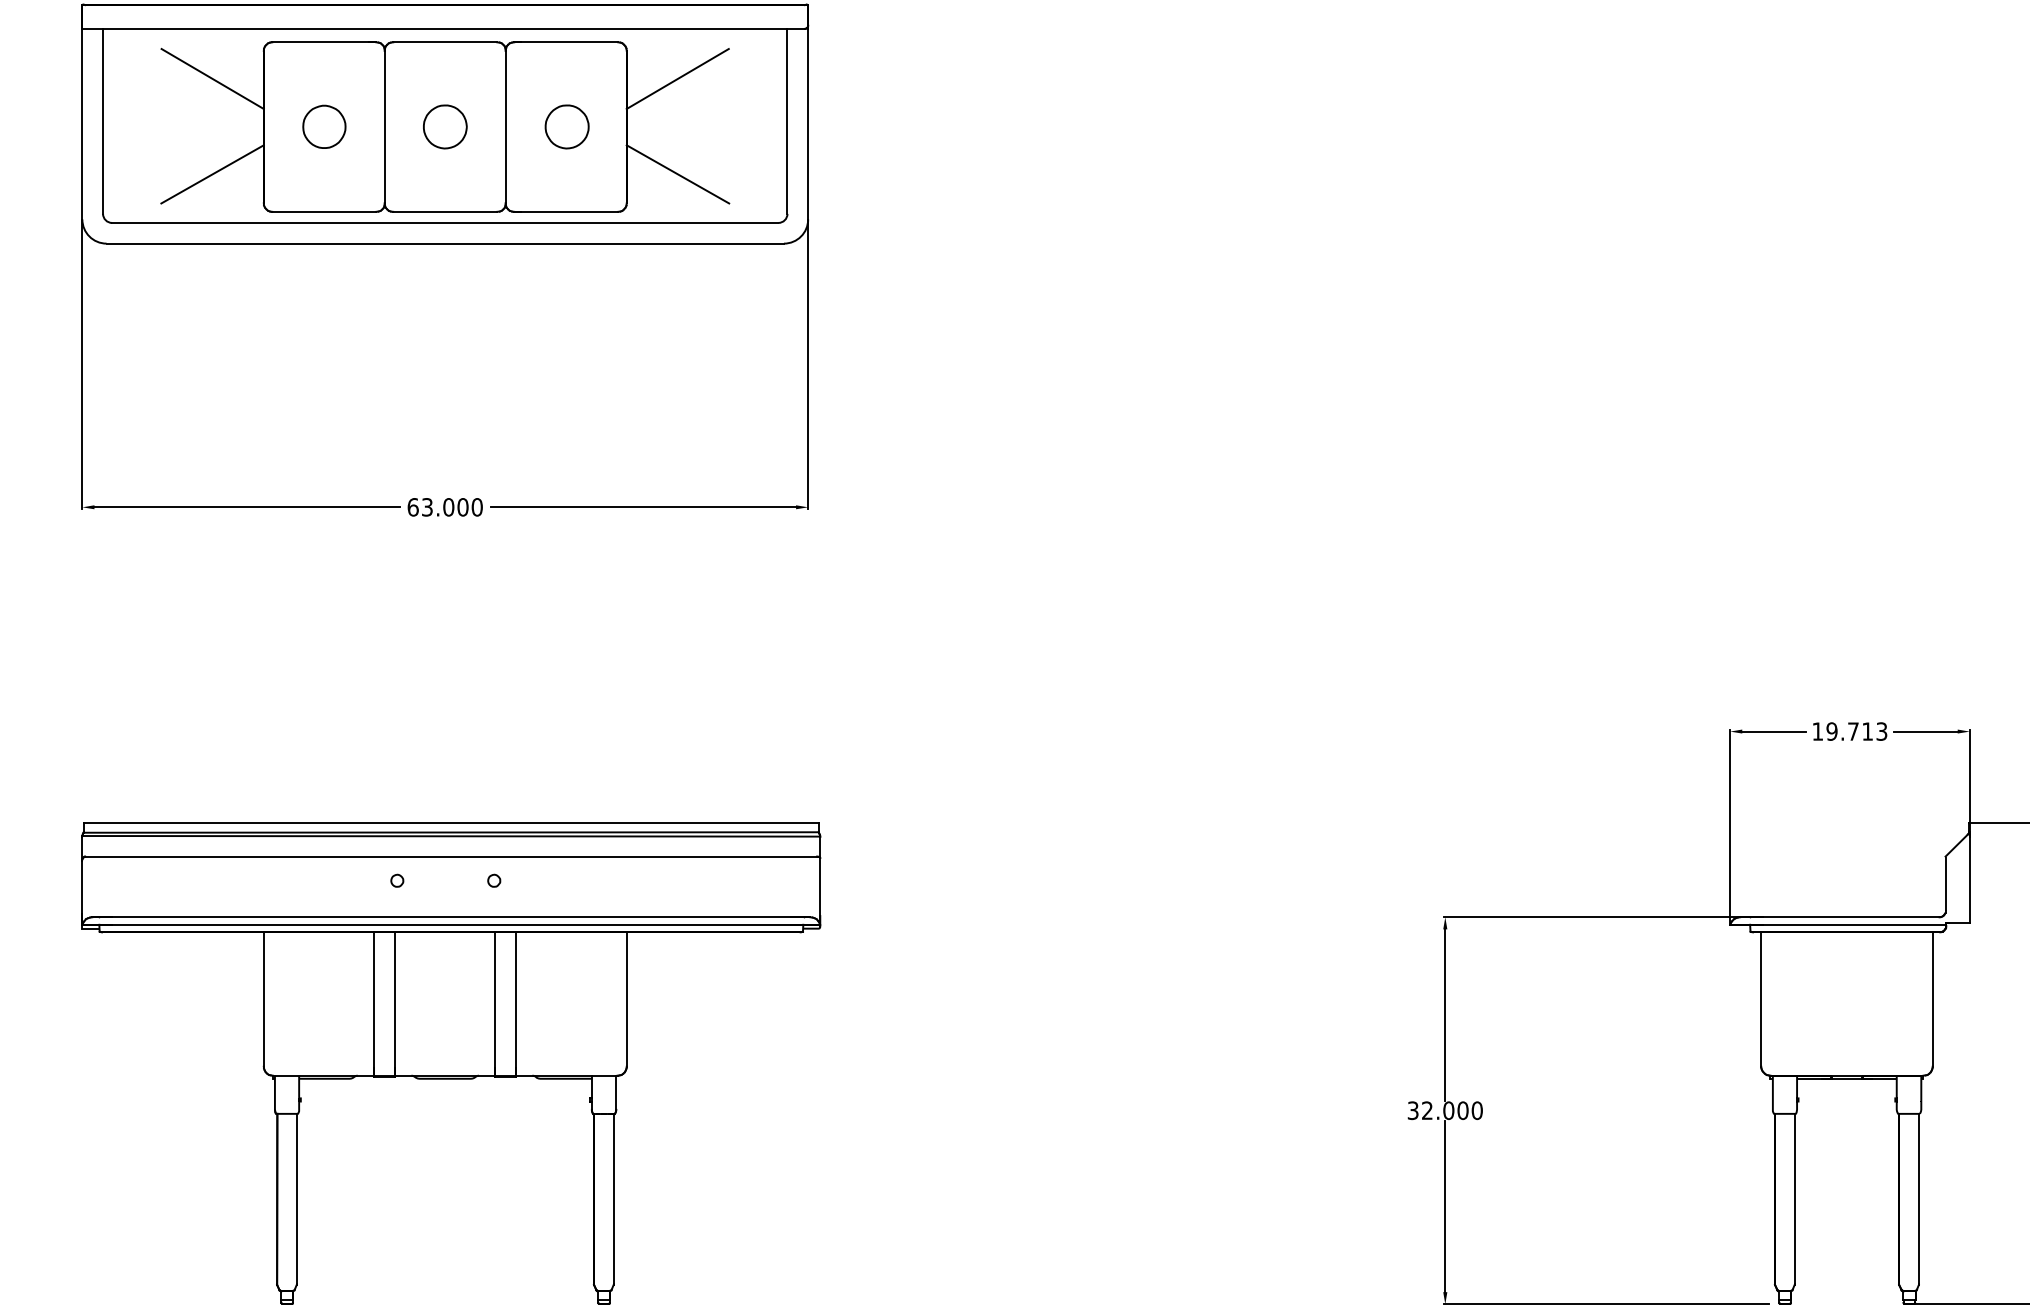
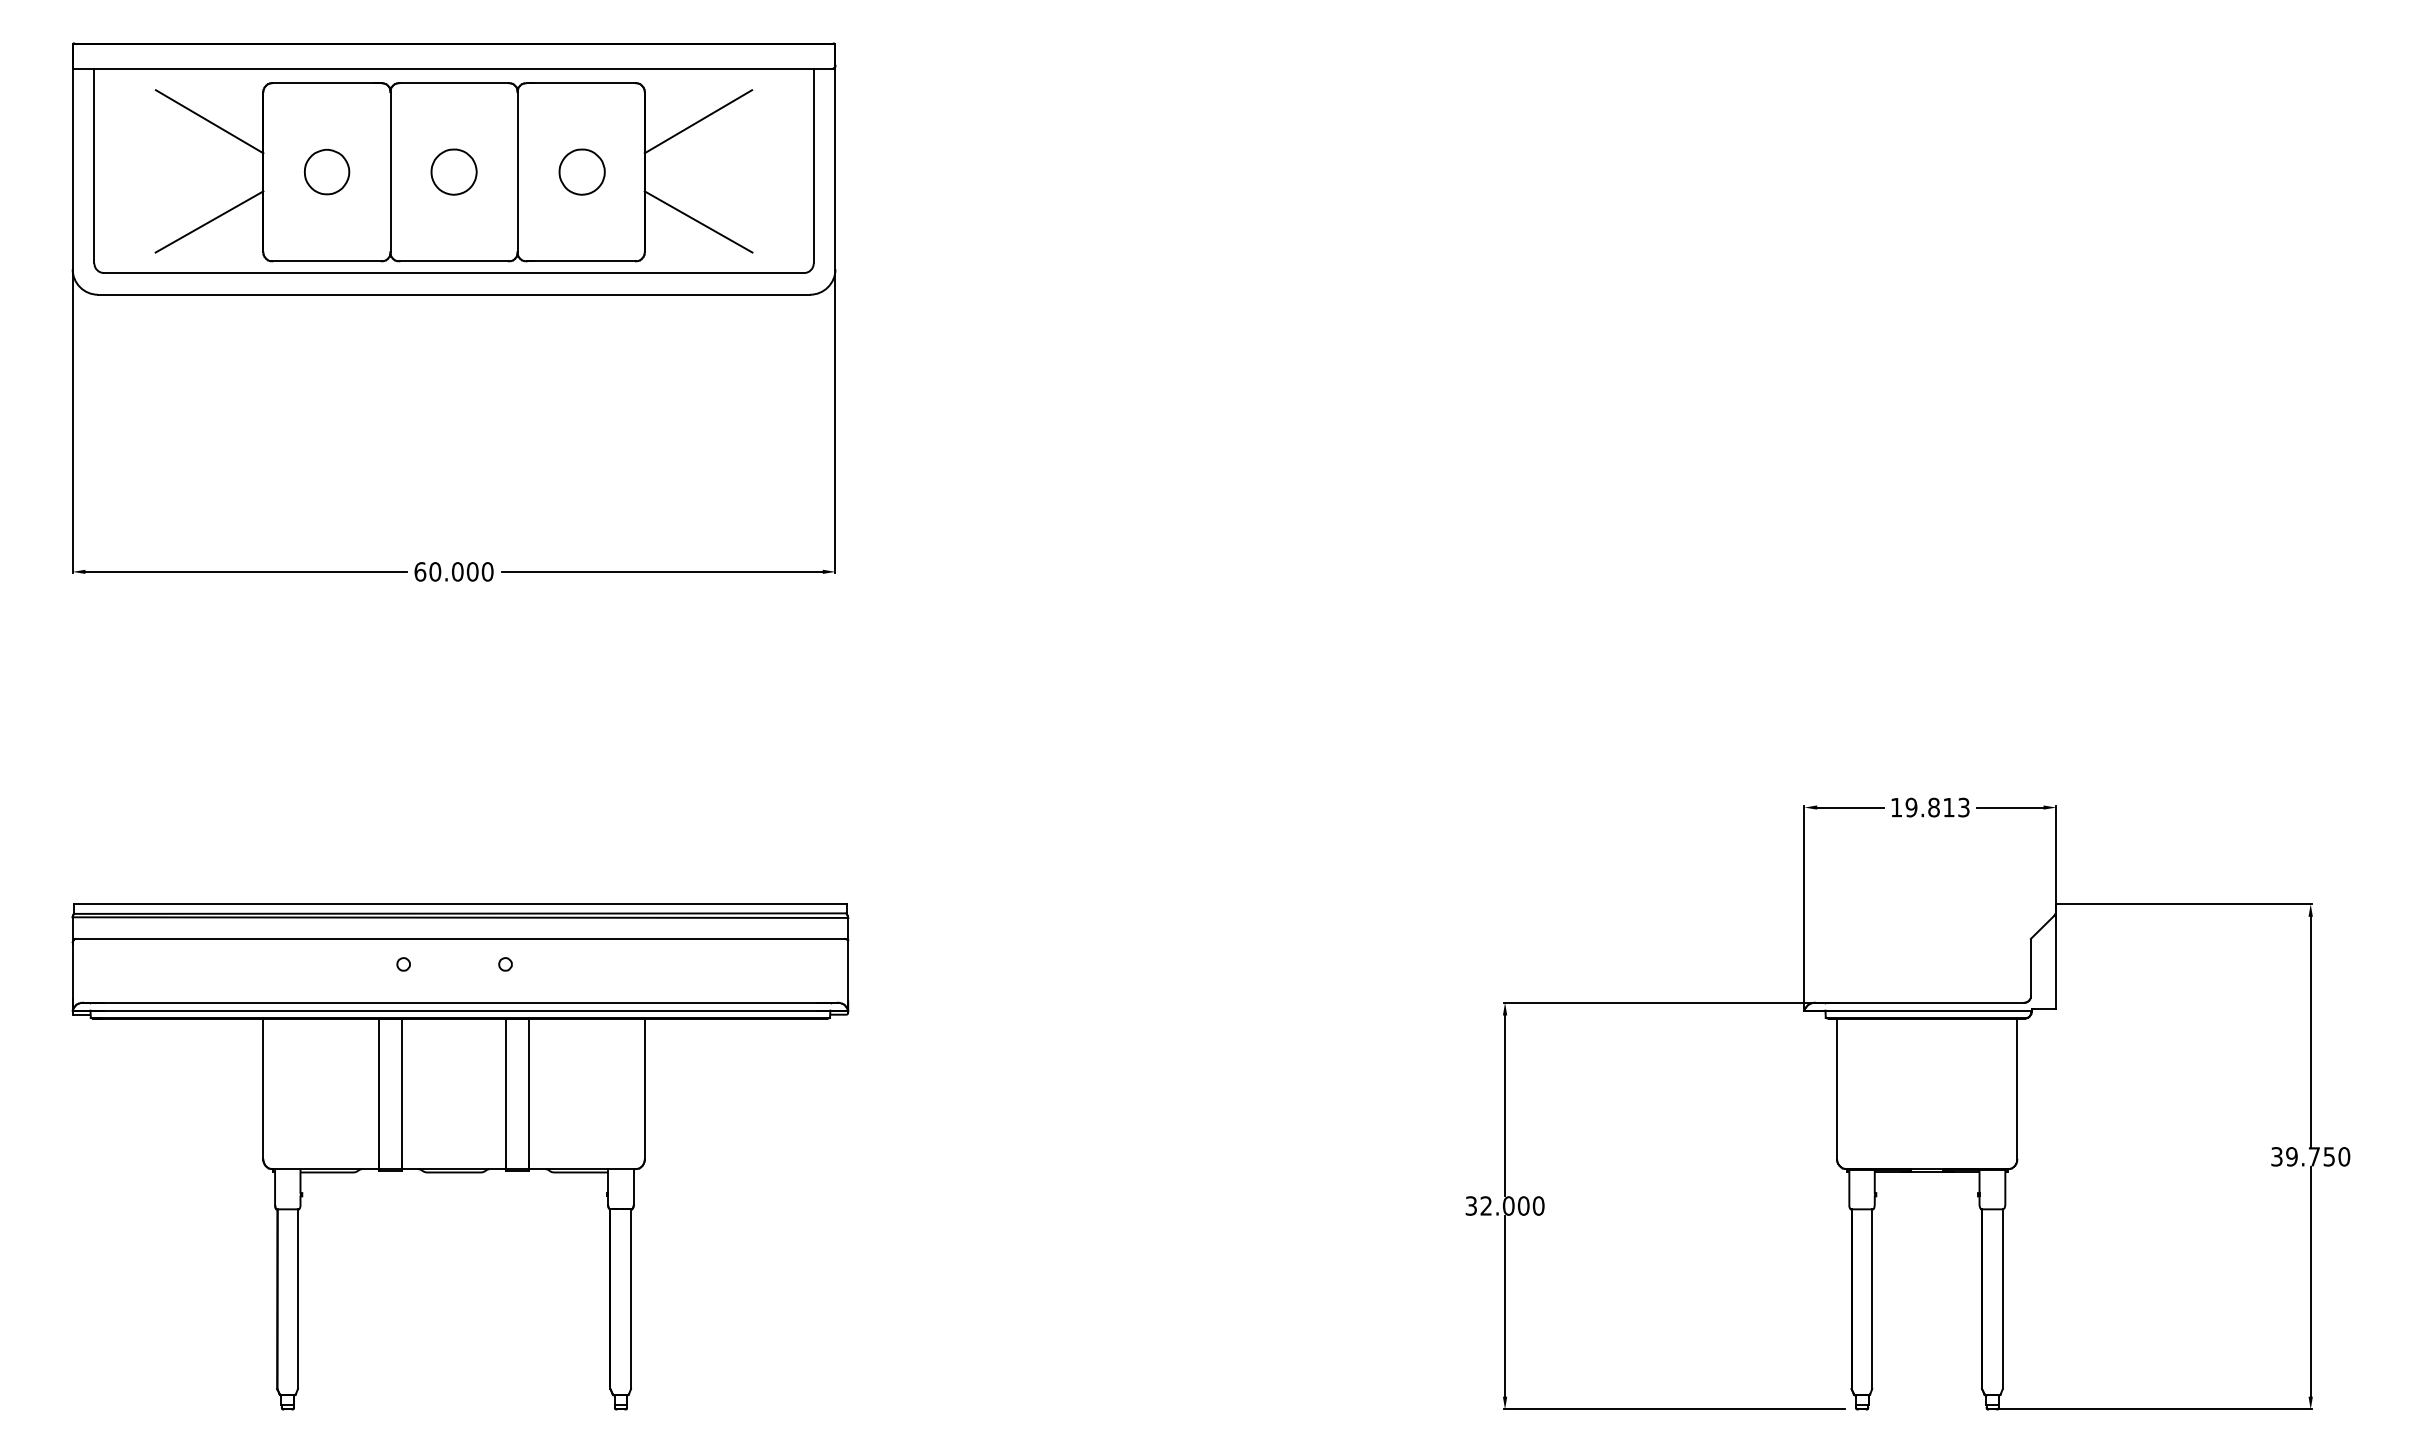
text: (427, 506) -> (435, 571), 63.000 -> 60.000
text: (1852, 731) -> (1933, 807), 19.713 -> 19.813

